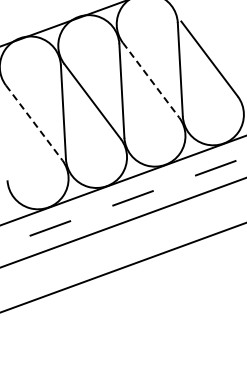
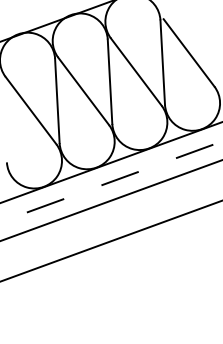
line: (151, 80) -> (136, 72), dashed -> solid
line: (34, 122) -> (31, 110), dashed -> solid

